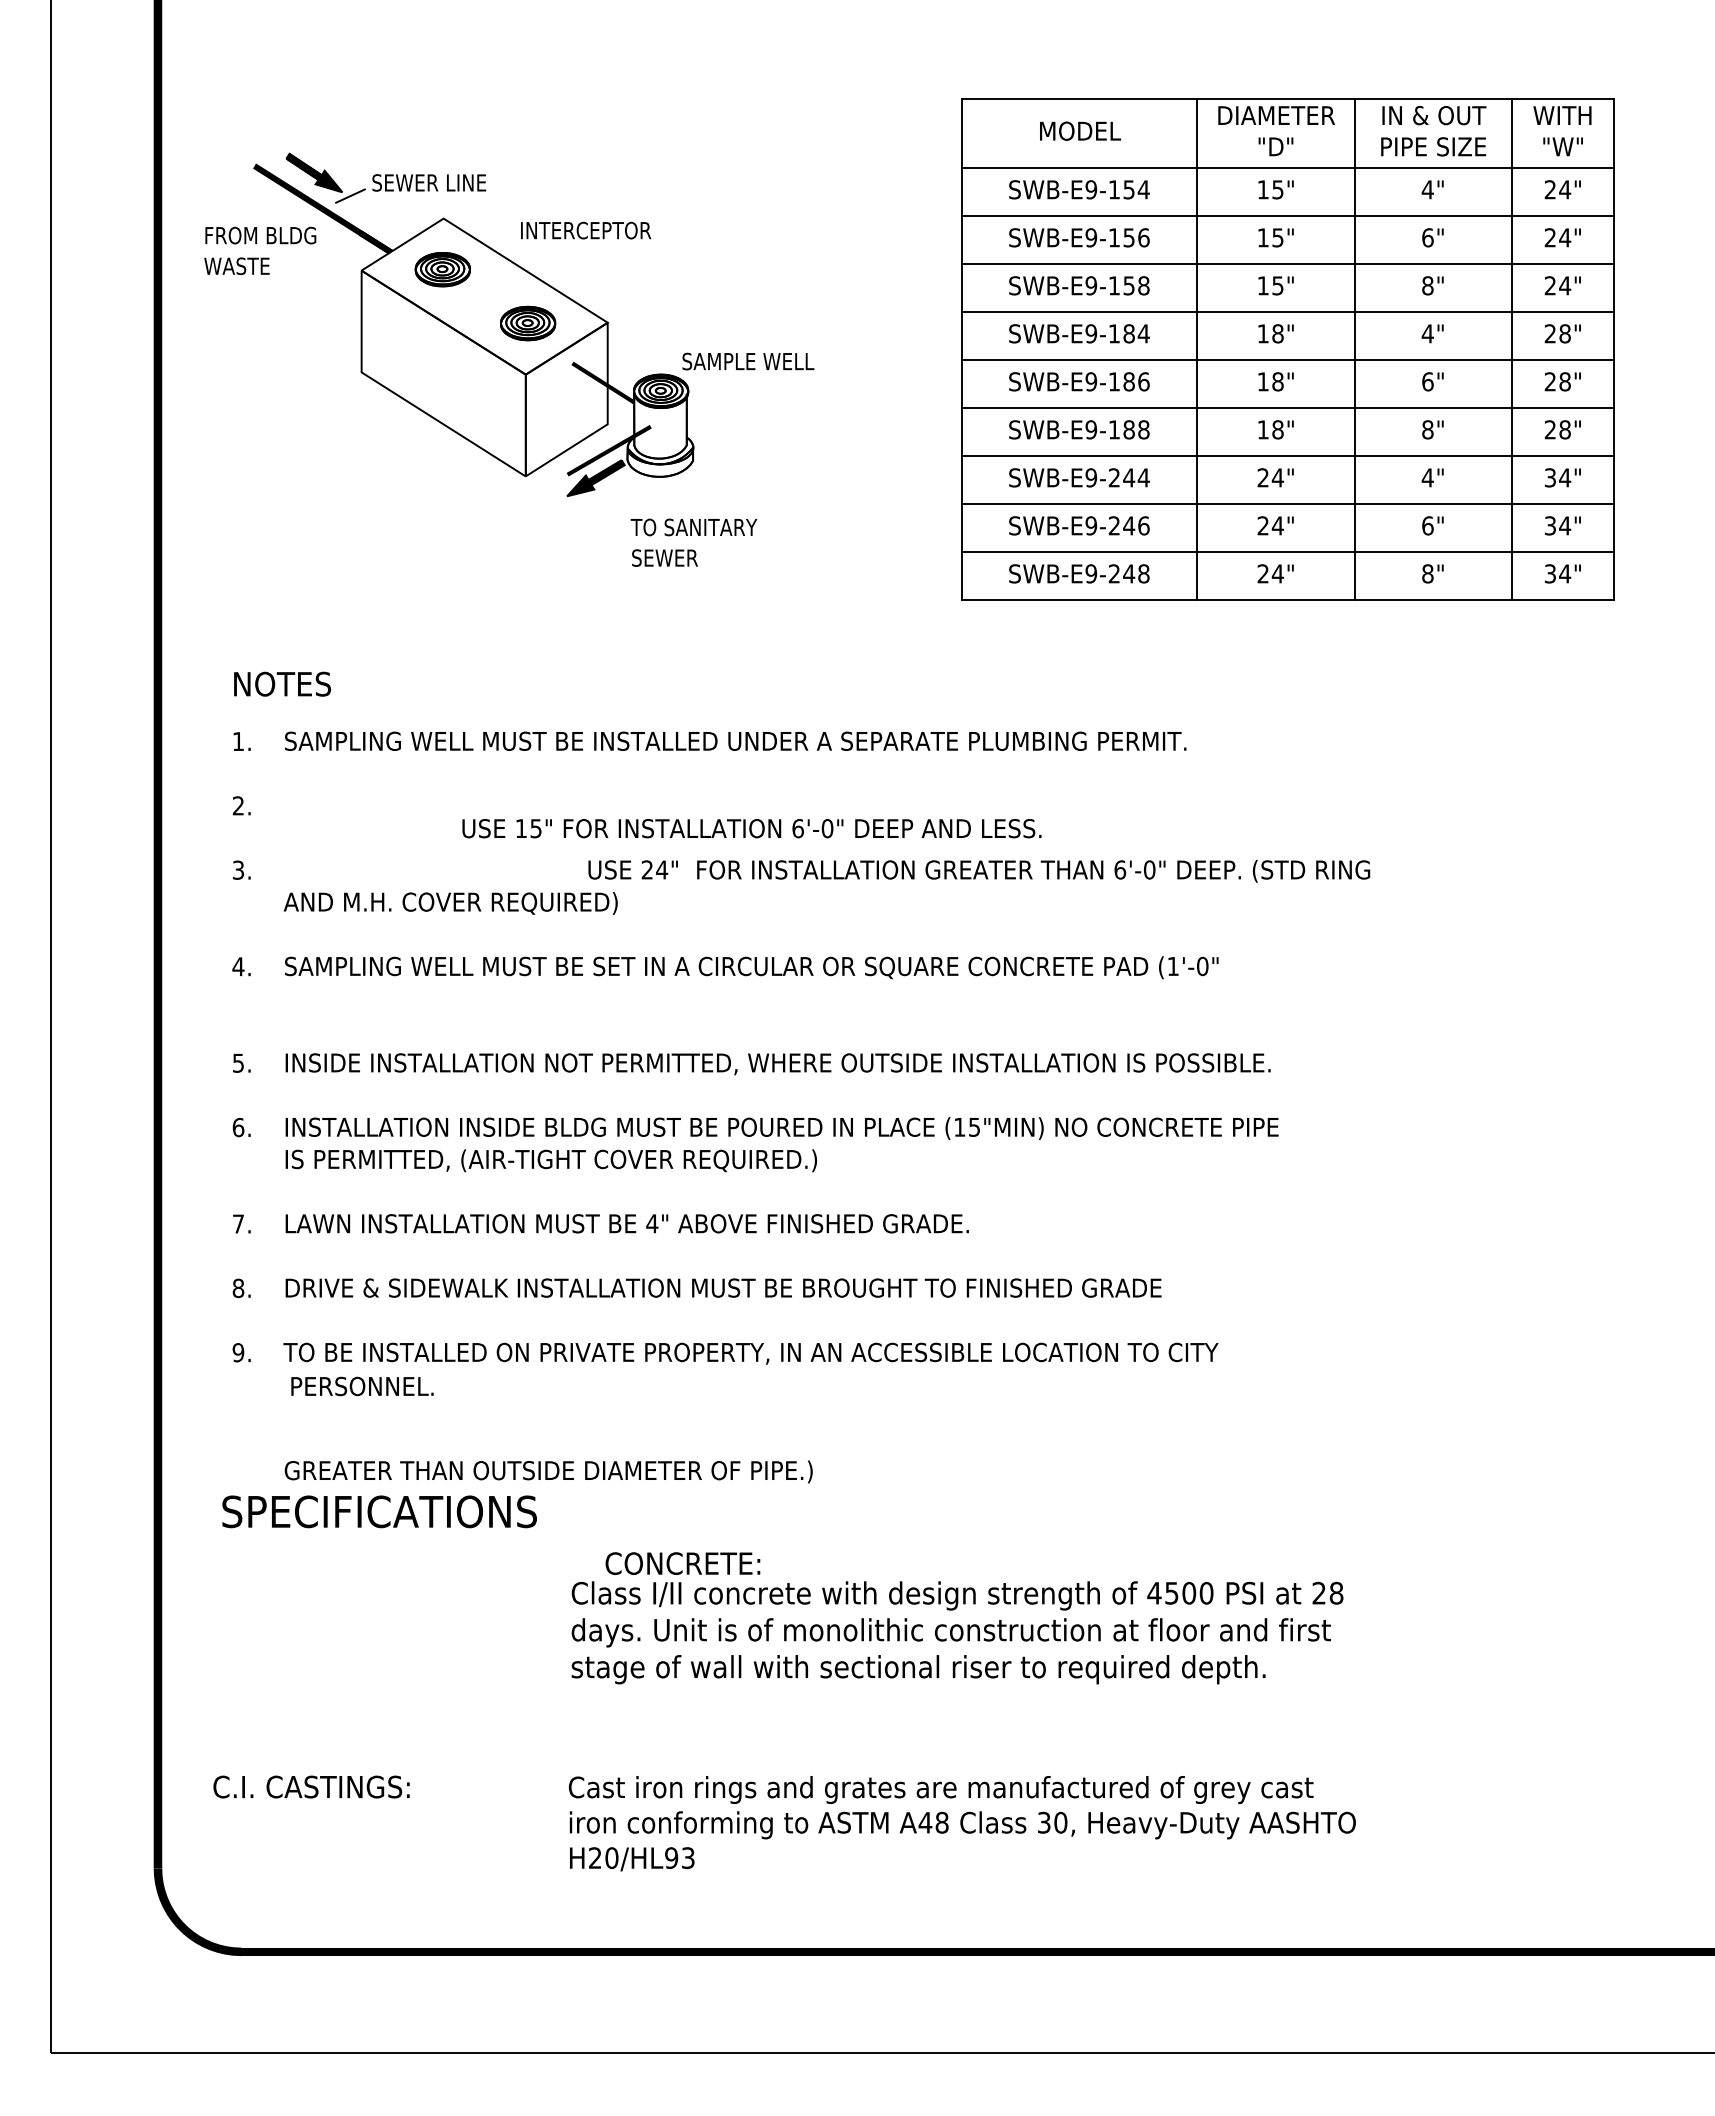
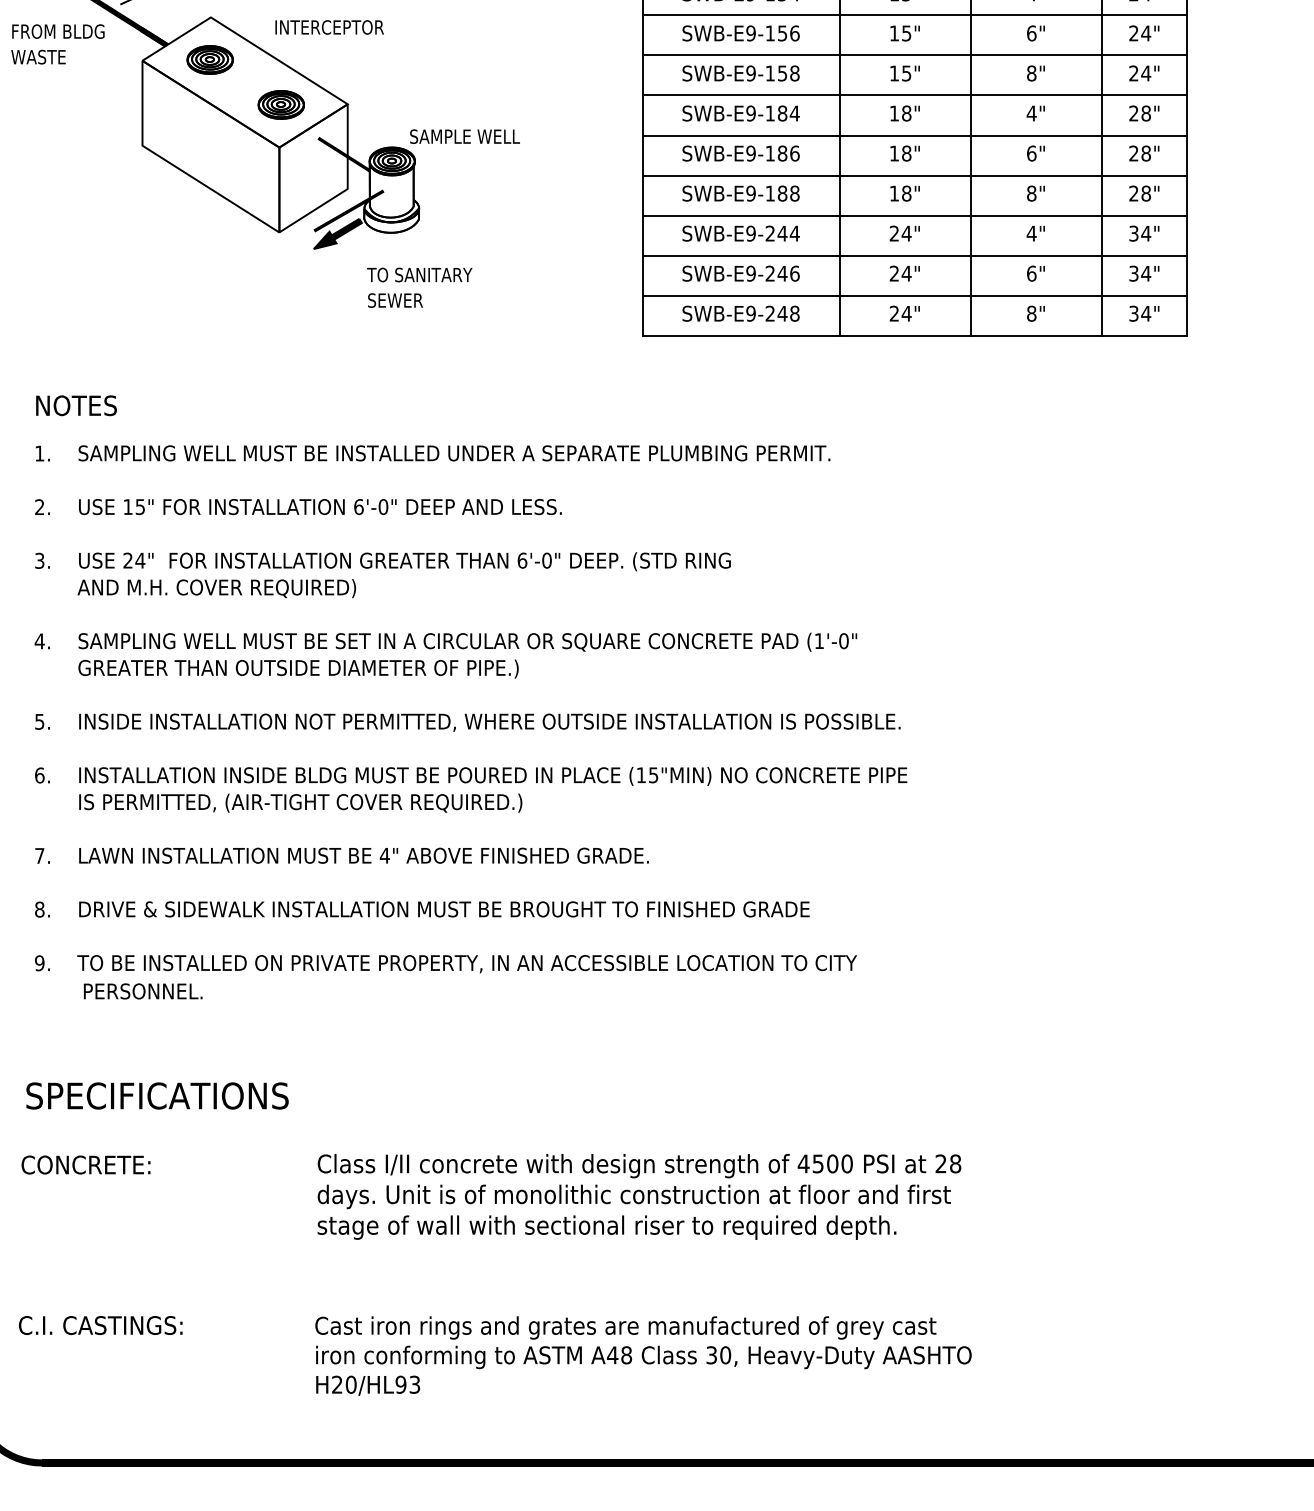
text: (751, 828) -> (320, 506), moved
text: (979, 870) -> (405, 561), moved
text: (548, 1471) -> (298, 668), moved
text: (682, 1563) -> (85, 1164), moved

